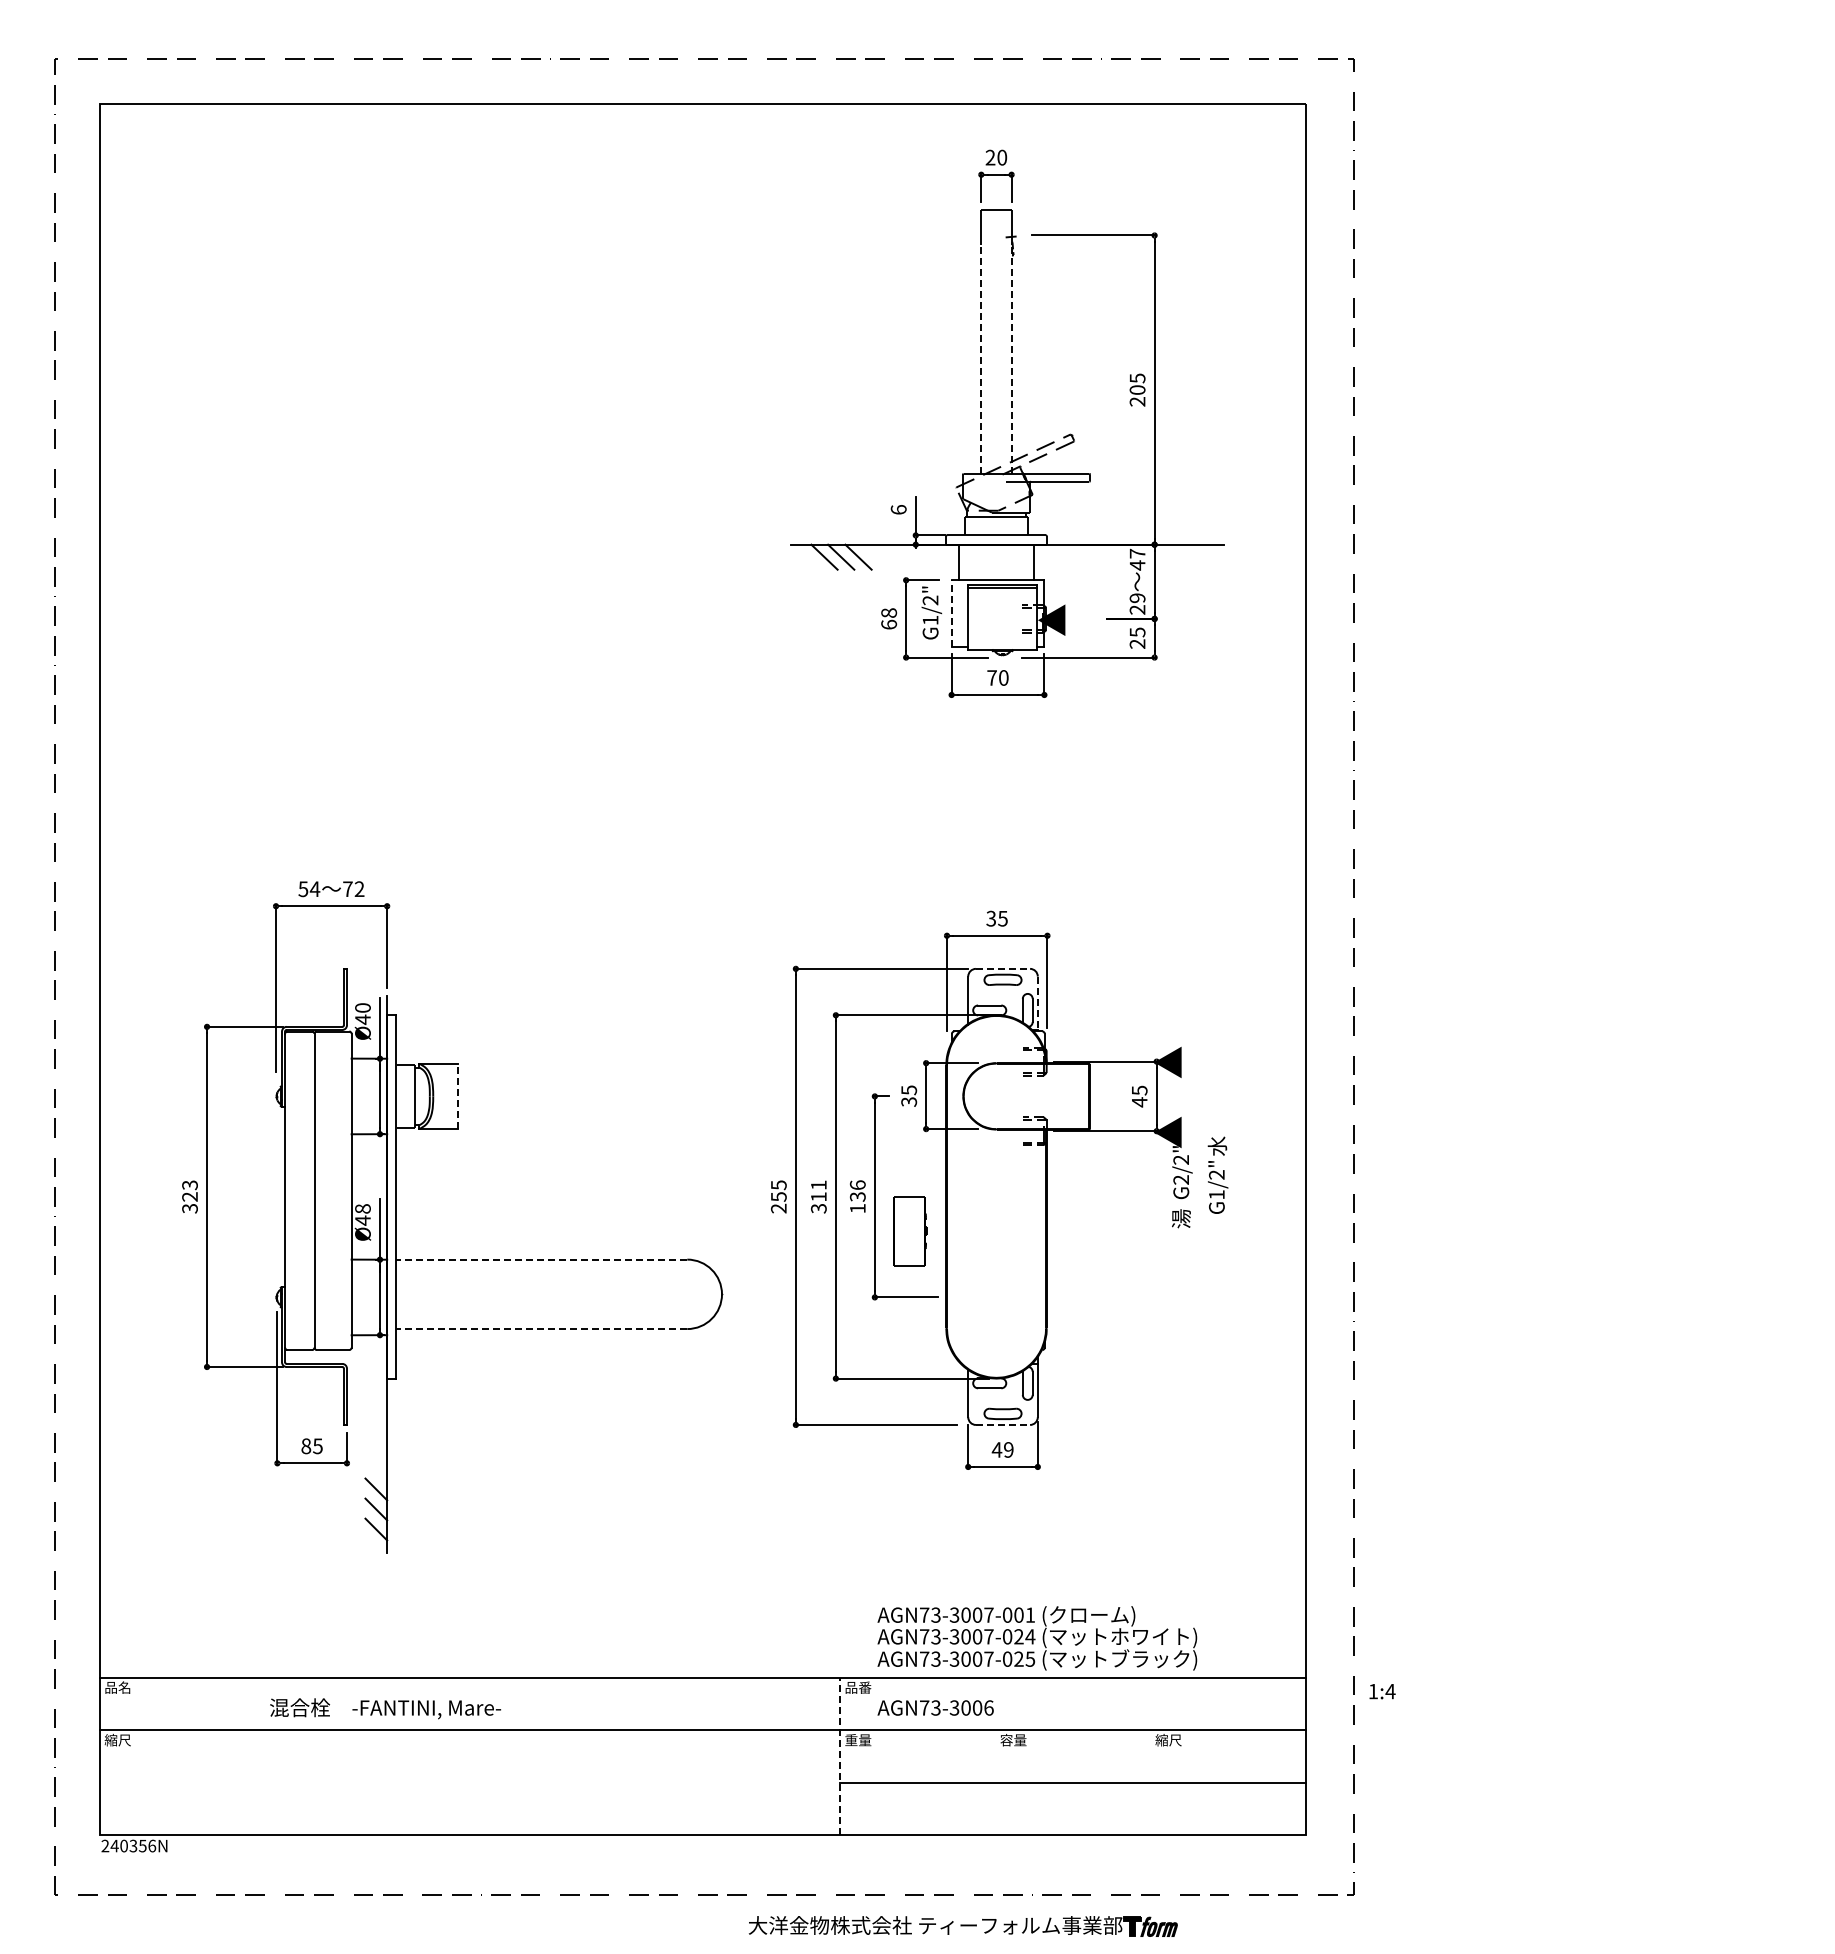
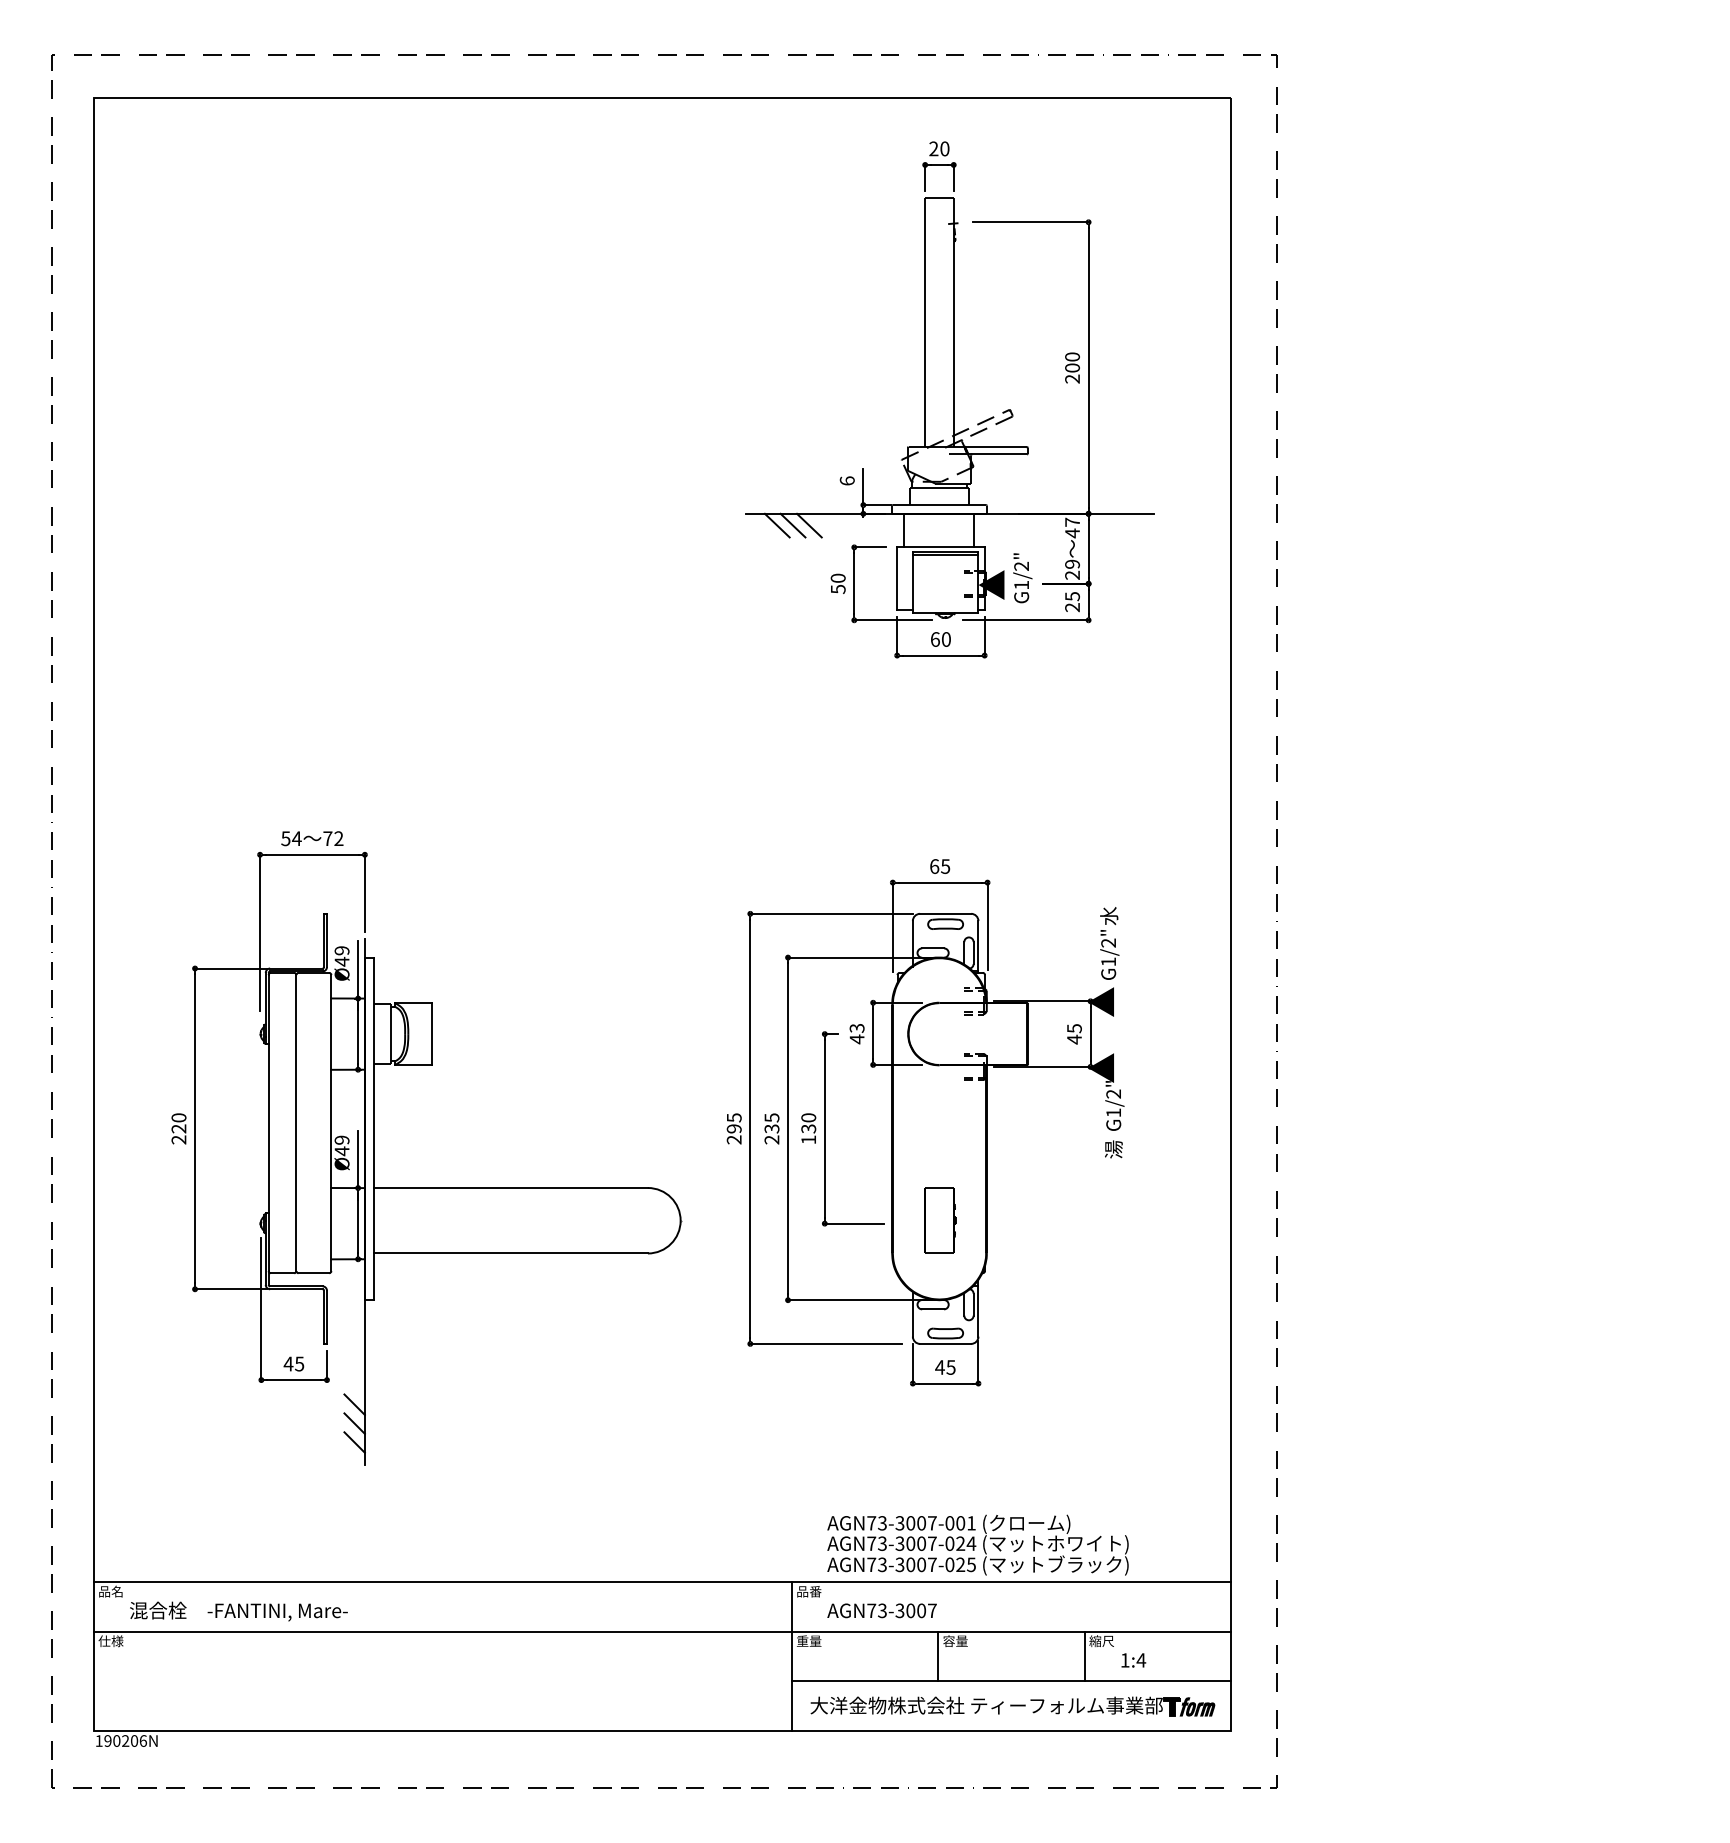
line: (981, 359) -> (925, 339), dashed -> solid
line: (1011, 359) -> (953, 339), dashed -> solid
text: (1137, 378) -> (1072, 357), 205 -> 200
text: (931, 612) -> (1022, 577), moved
line: (951, 613) -> (897, 578), dashed -> solid
text: (888, 618) -> (837, 583), 68 -> 50
text: (991, 677) -> (934, 639), 70 -> 60
text: (991, 918) -> (934, 866), 35 -> 65
line: (1003, 968) -> (946, 913), dashed -> solid
line: (1037, 1004) -> (978, 947), dashed -> solid
text: (362, 1007) -> (341, 950), Ø40 -> Ø49
line: (457, 1096) -> (431, 1034), dashed -> solid
text: (909, 1096) -> (857, 1034), 35 -> 43
text: (1217, 1174) -> (1109, 942), moved
text: (1180, 1179) -> (1113, 1112), G2/2" -> G1/2"
text: (857, 1184) -> (808, 1117), 136 -> 130
text: (189, 1196) -> (178, 1128), 323 -> 220
text: (778, 1196) -> (733, 1128), 255 -> 295
text: (818, 1196) -> (771, 1128), 311 -> 235
text: (362, 1208) -> (341, 1139), Ø48 -> Ø49
part: (910, 1231) -> (940, 1220), moved
line: (541, 1259) -> (510, 1187), dashed -> solid
line: (541, 1329) -> (510, 1253), dashed -> solid
line: (1003, 1424) -> (946, 1343), dashed -> solid
text: (306, 1446) -> (288, 1364), 85 -> 45
text: (1008, 1449) -> (950, 1367), 49 -> 45
text: (1382, 1691) -> (1133, 1660), moved
text: (988, 1707) -> (931, 1610), AGN73-3006 -> AGN73-3007
text: (385, 1708) -> (238, 1611), moved
text: (117, 1739) -> (110, 1640), 縮尺 -> 仕様
line: (840, 1756) -> (792, 1656), dashed -> solid
line: (995, 1756) -> (938, 1656), added
line: (1150, 1756) -> (1084, 1656), added
text: (123, 1845) -> (116, 1740), 240356N -> 190206N
part: (962, 1926) -> (1012, 1706), moved

